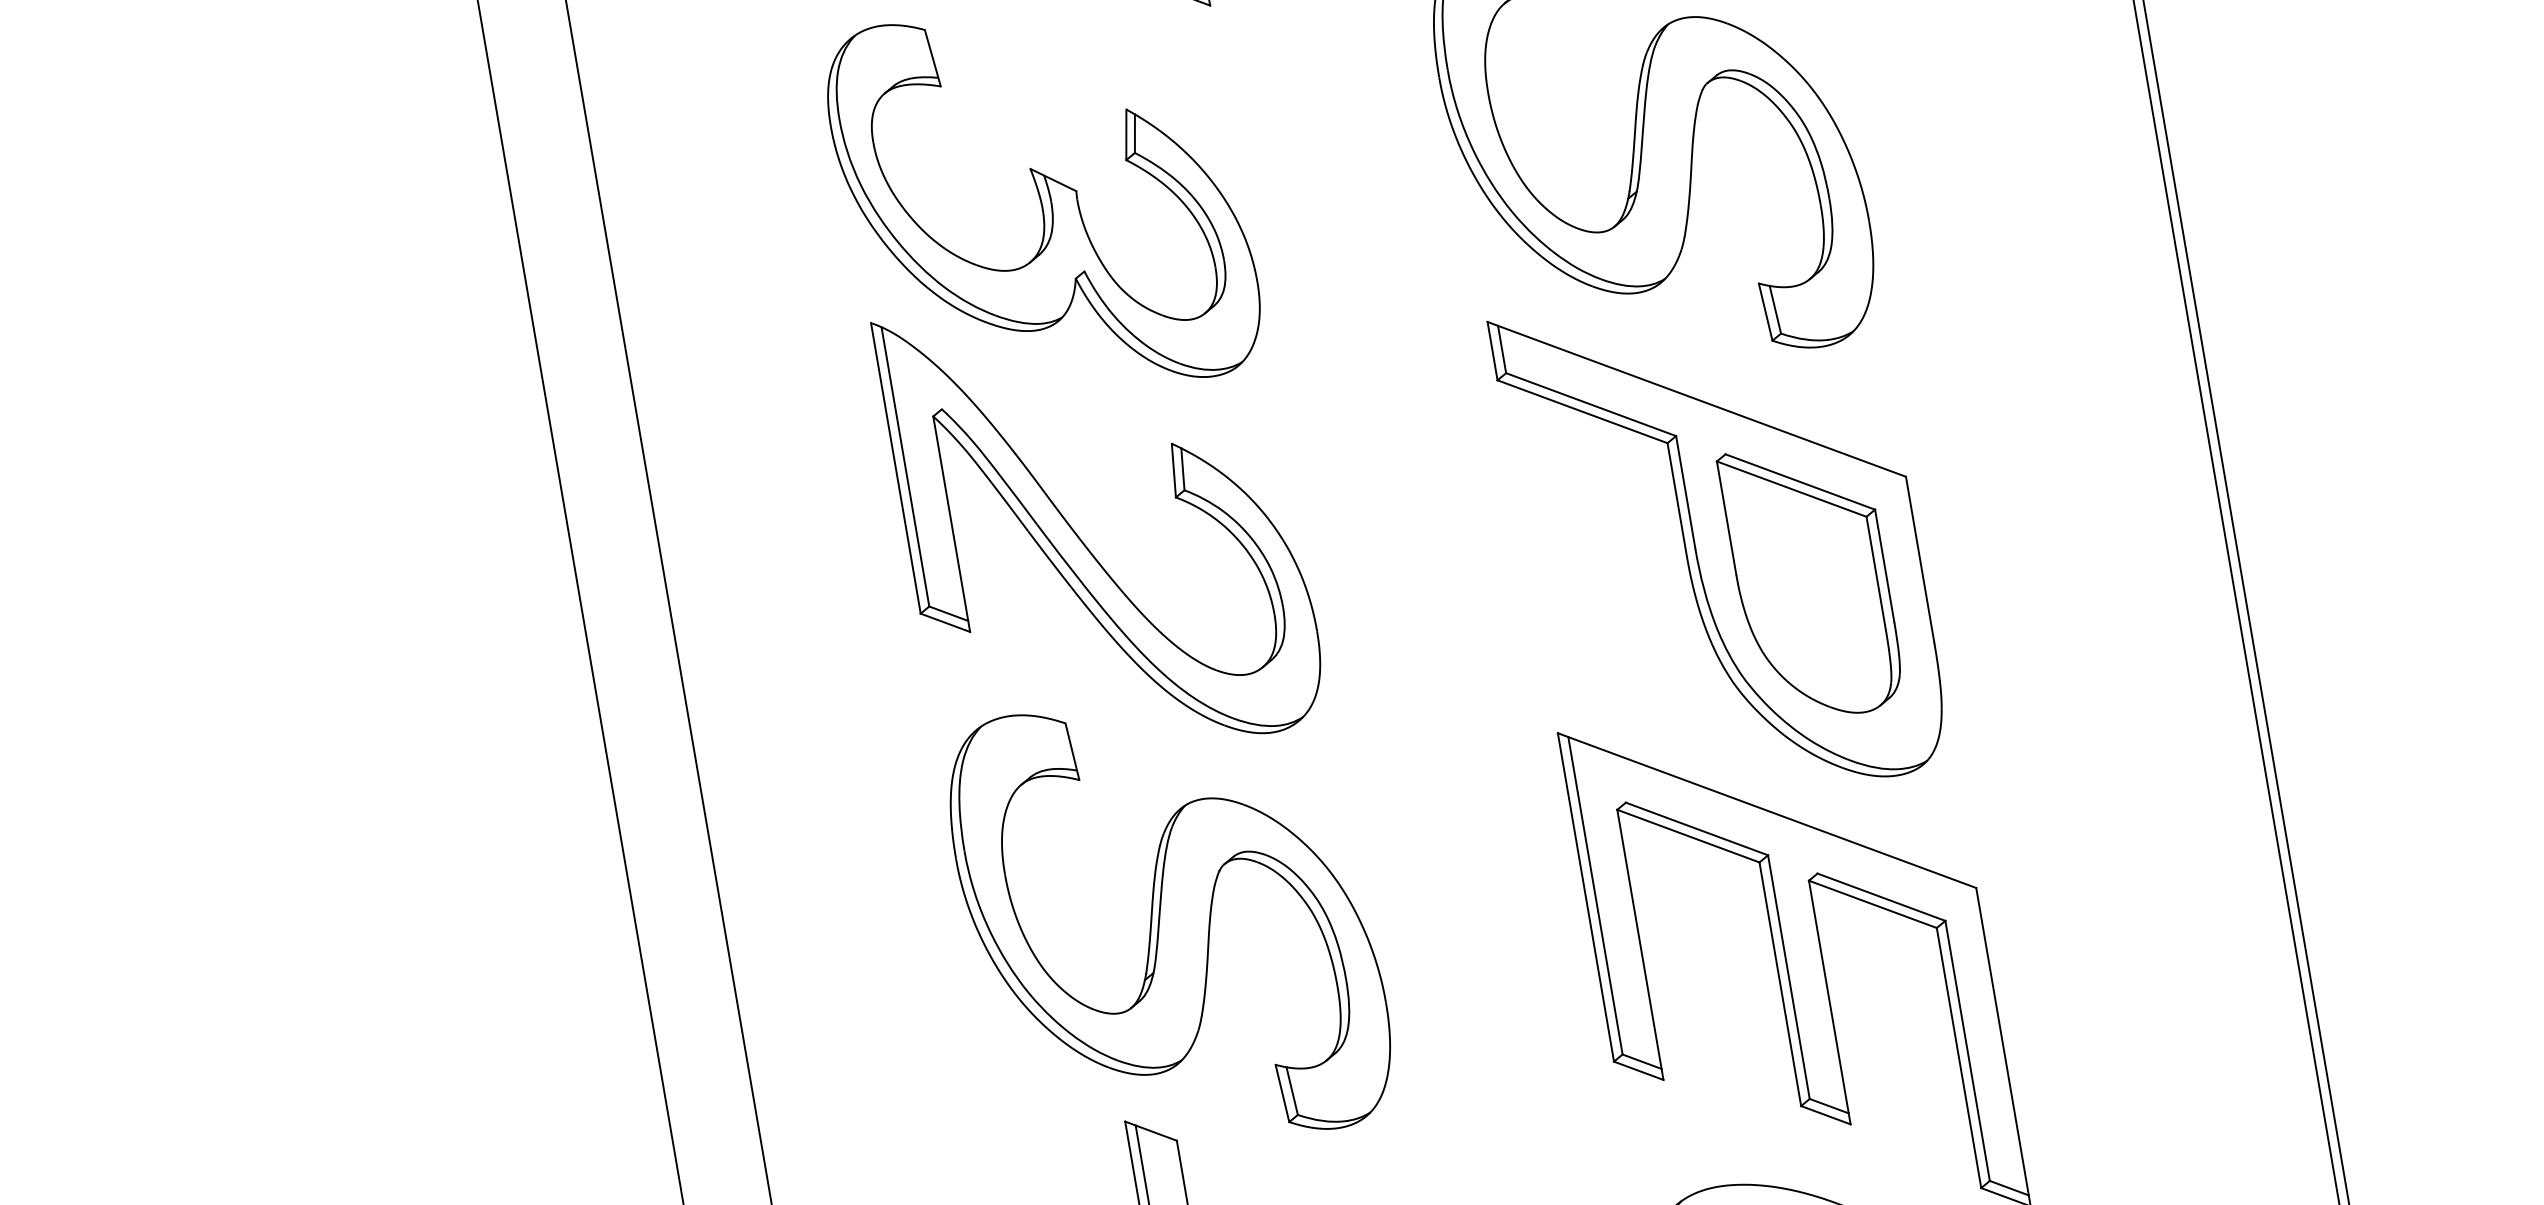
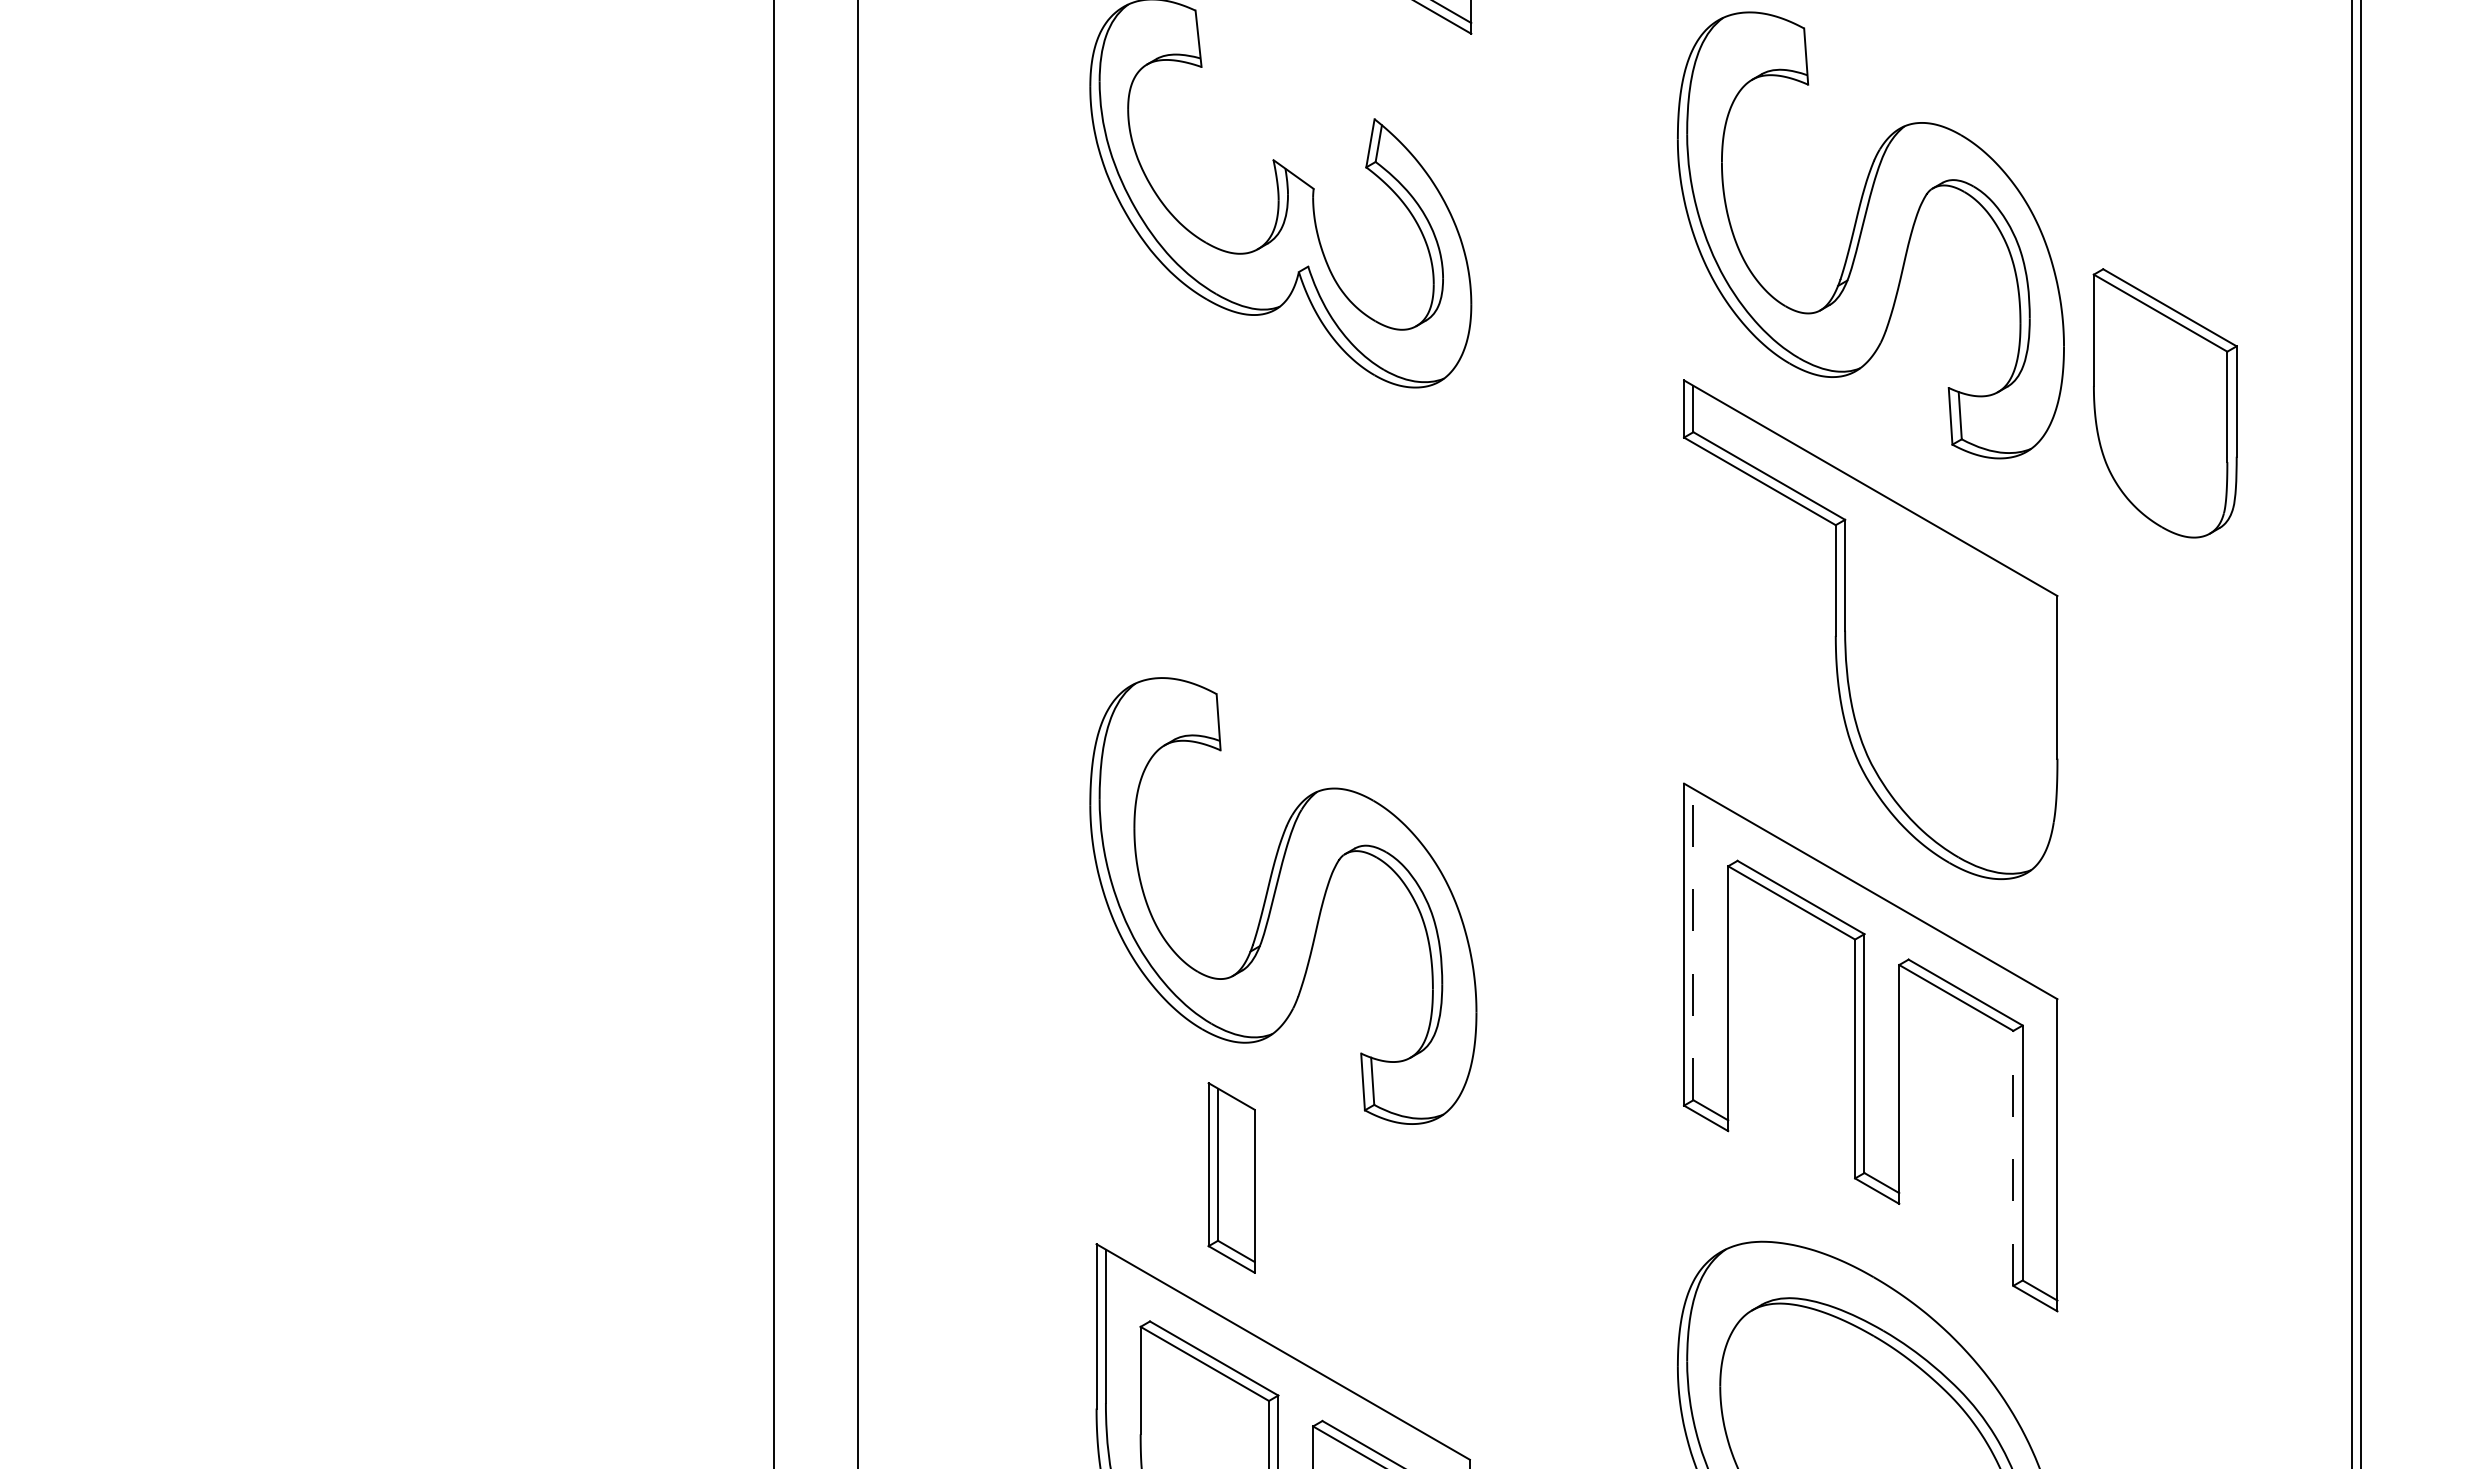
part: (1080, 538) -> (1261, 520), removed
part: (1811, 580) -> (2164, 403), moved
line: (1595, 895) -> (1693, 944), solid -> dashed
line: (1959, 1058) -> (2013, 1158), solid -> dashed

